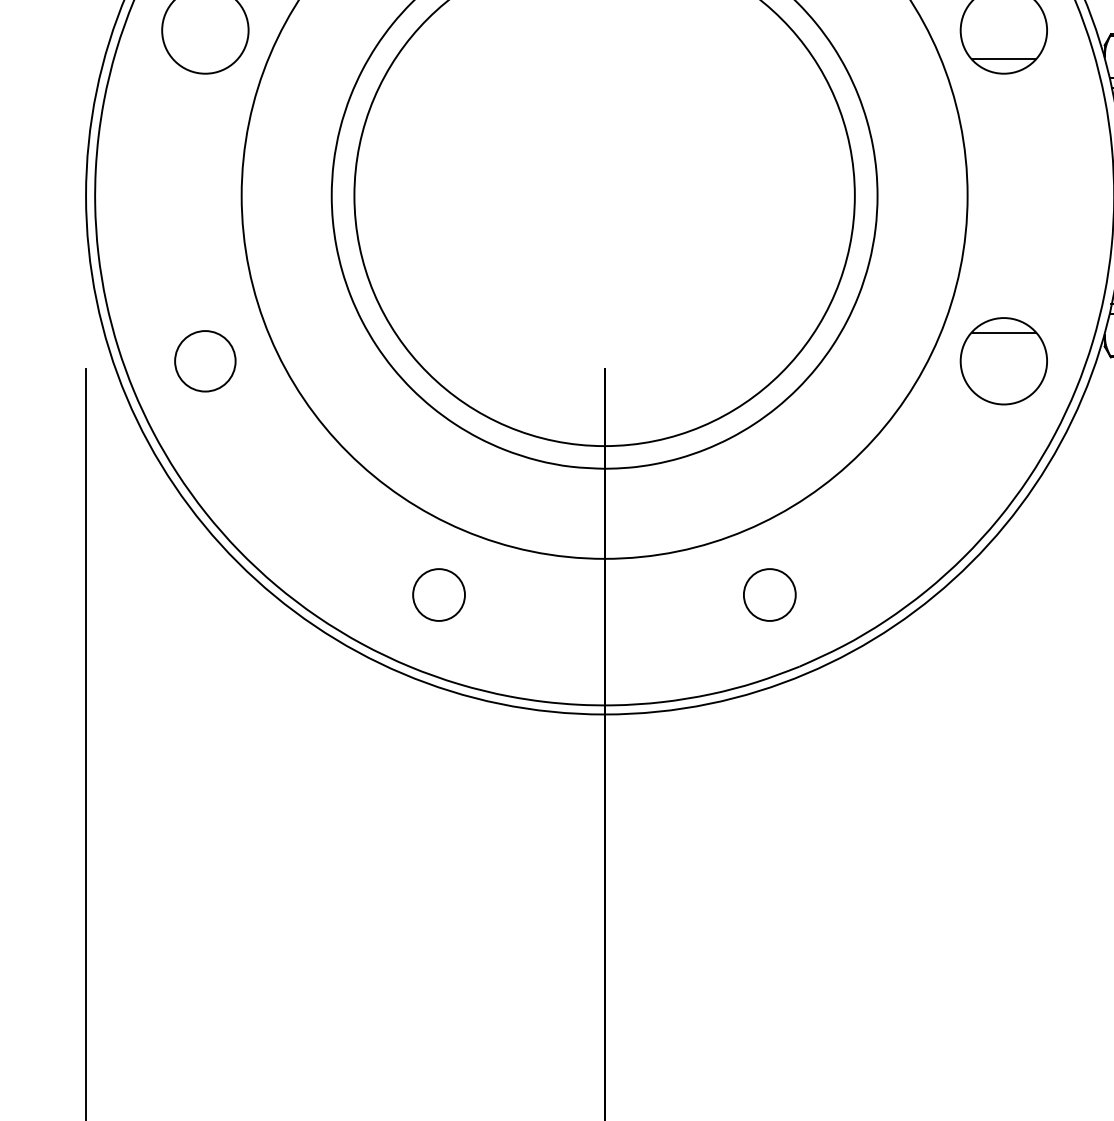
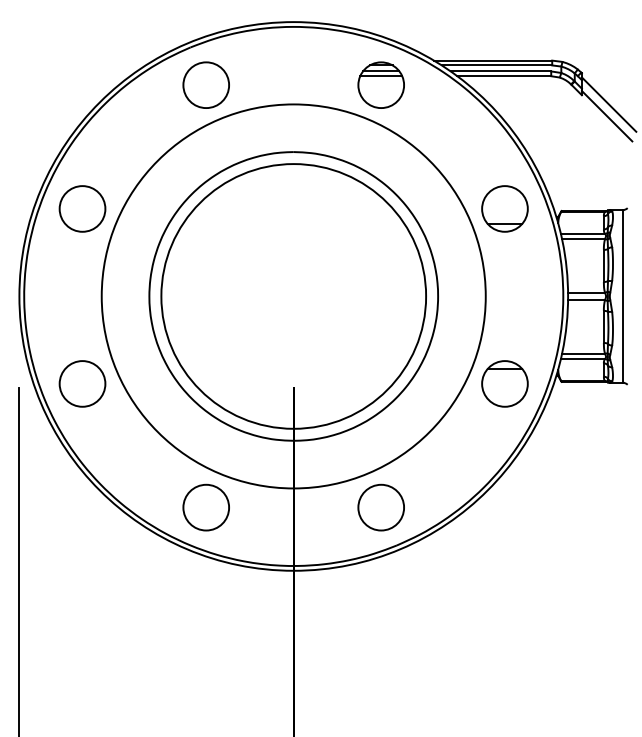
circle: (205, 360) -> (82, 383), size x1.43
circle: (437, 594) -> (205, 507), size x1.67
circle: (768, 594) -> (380, 507), size x1.67

